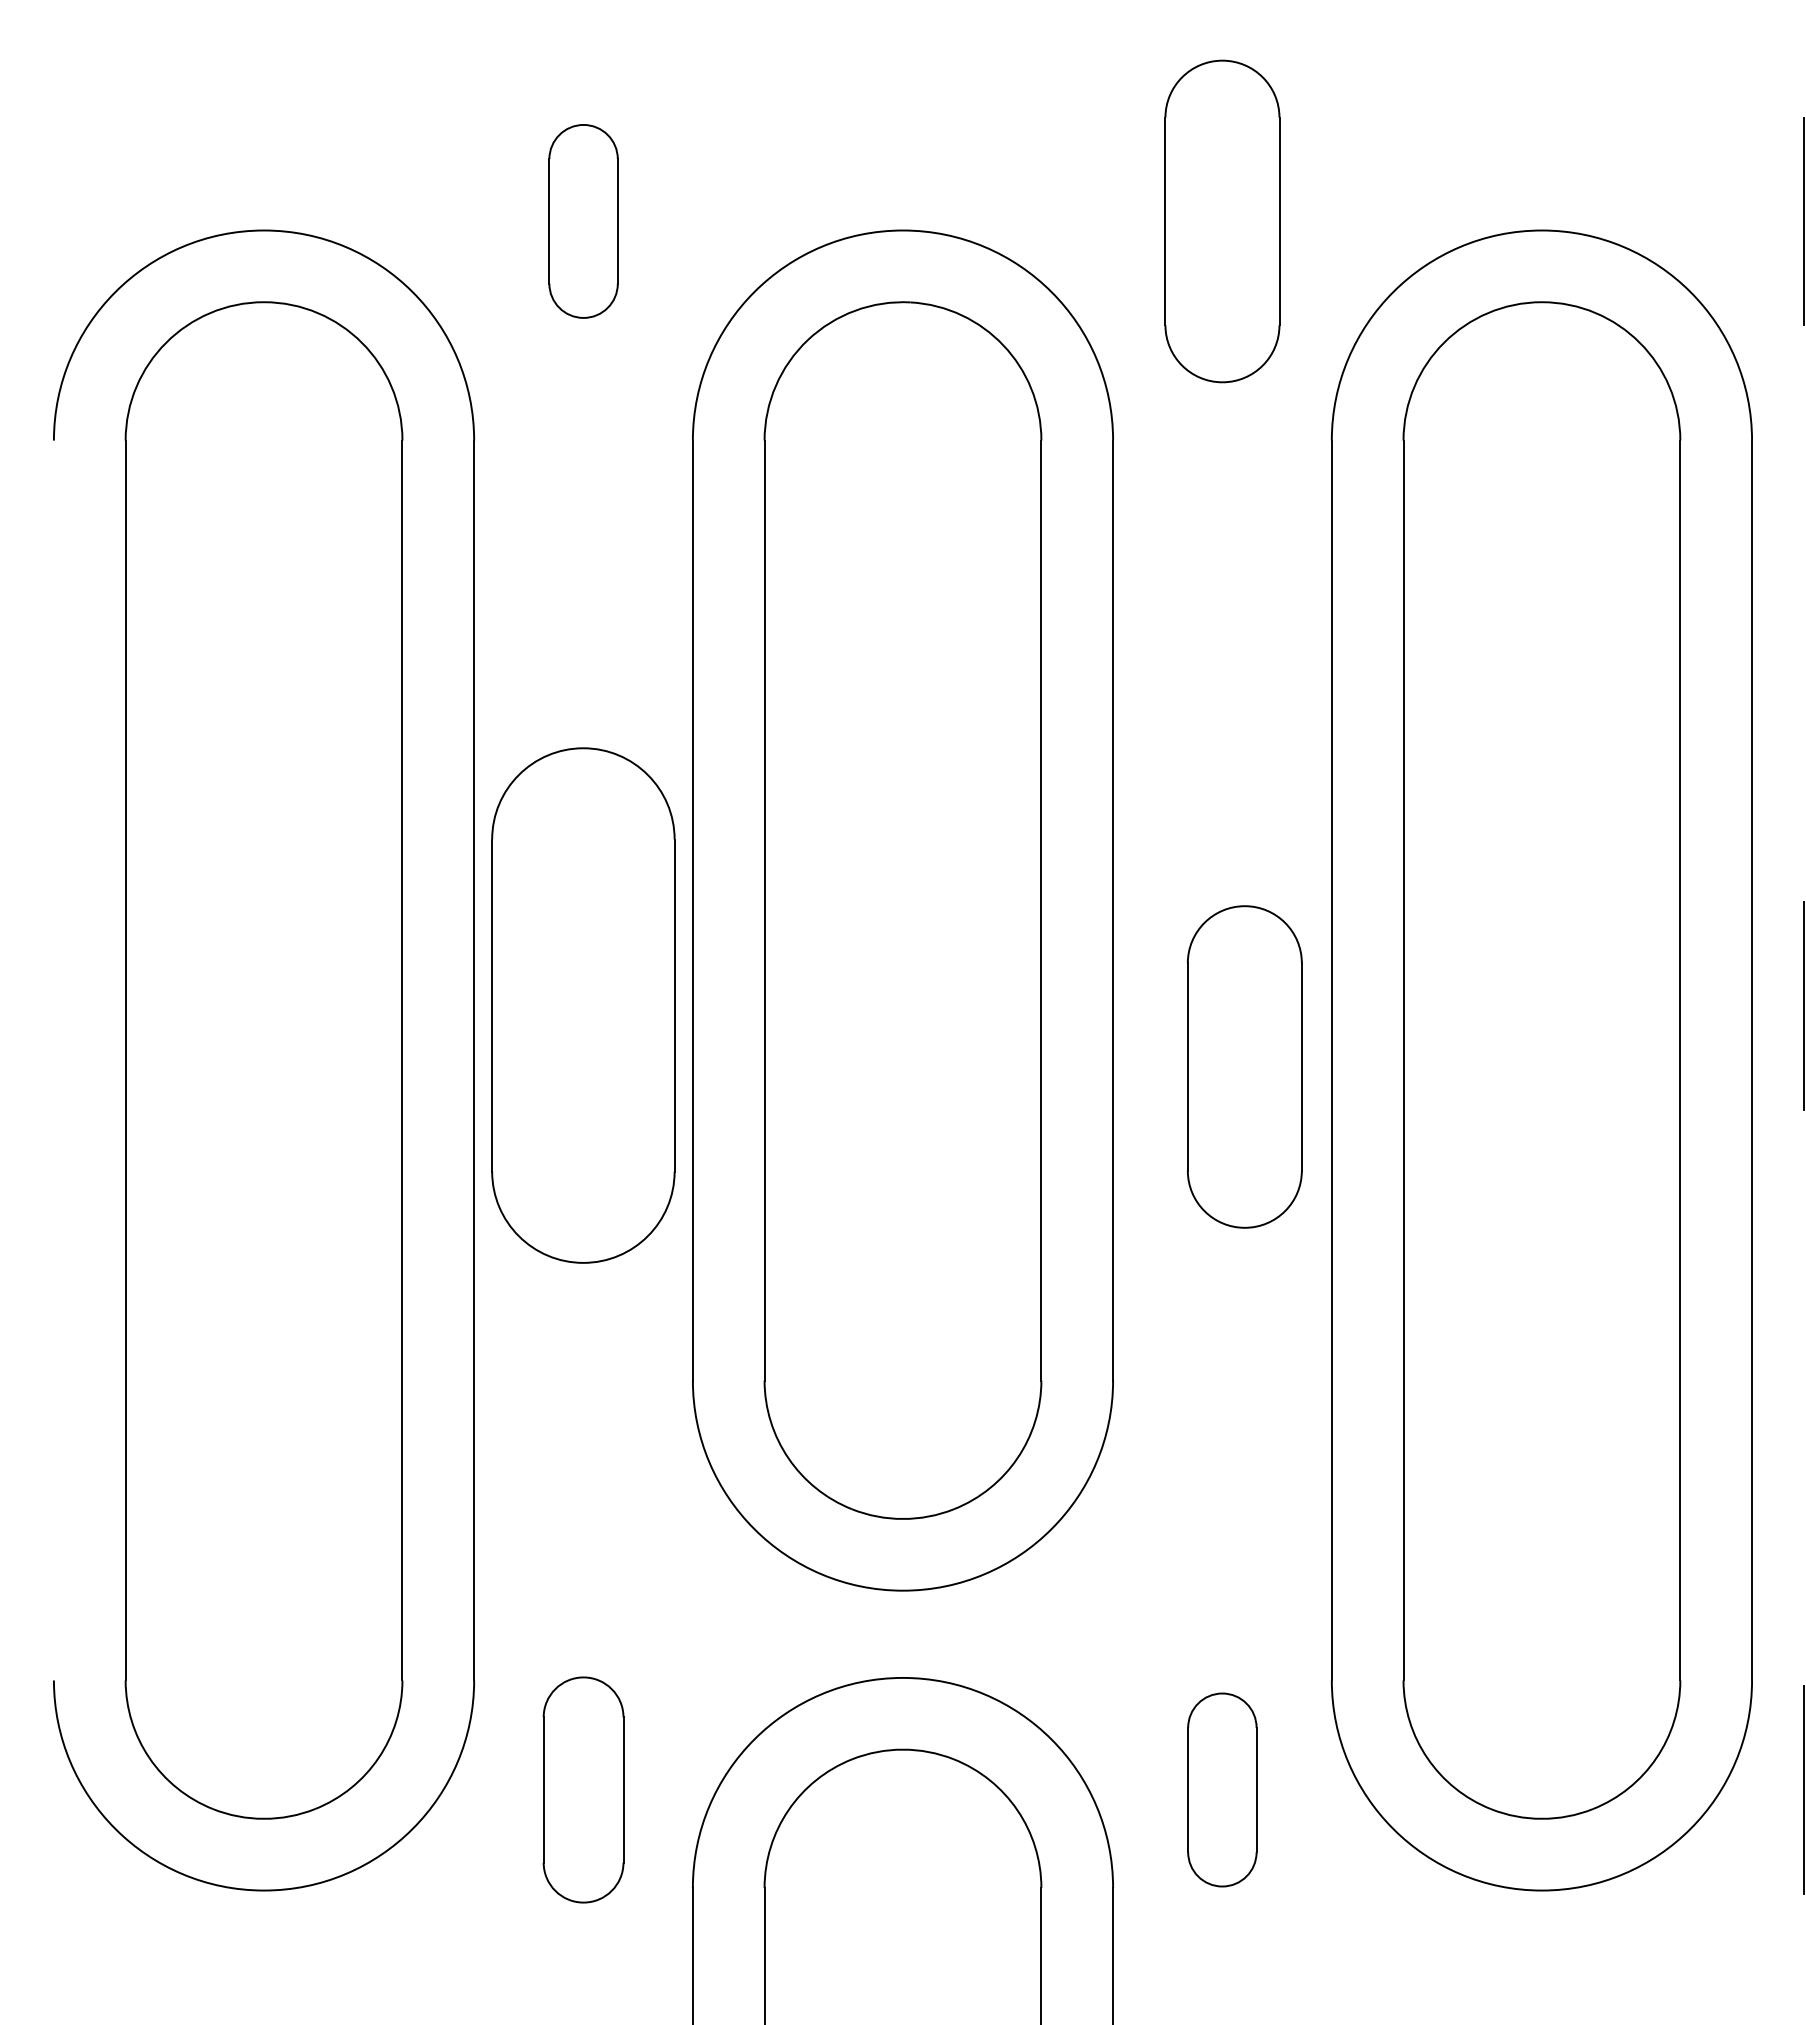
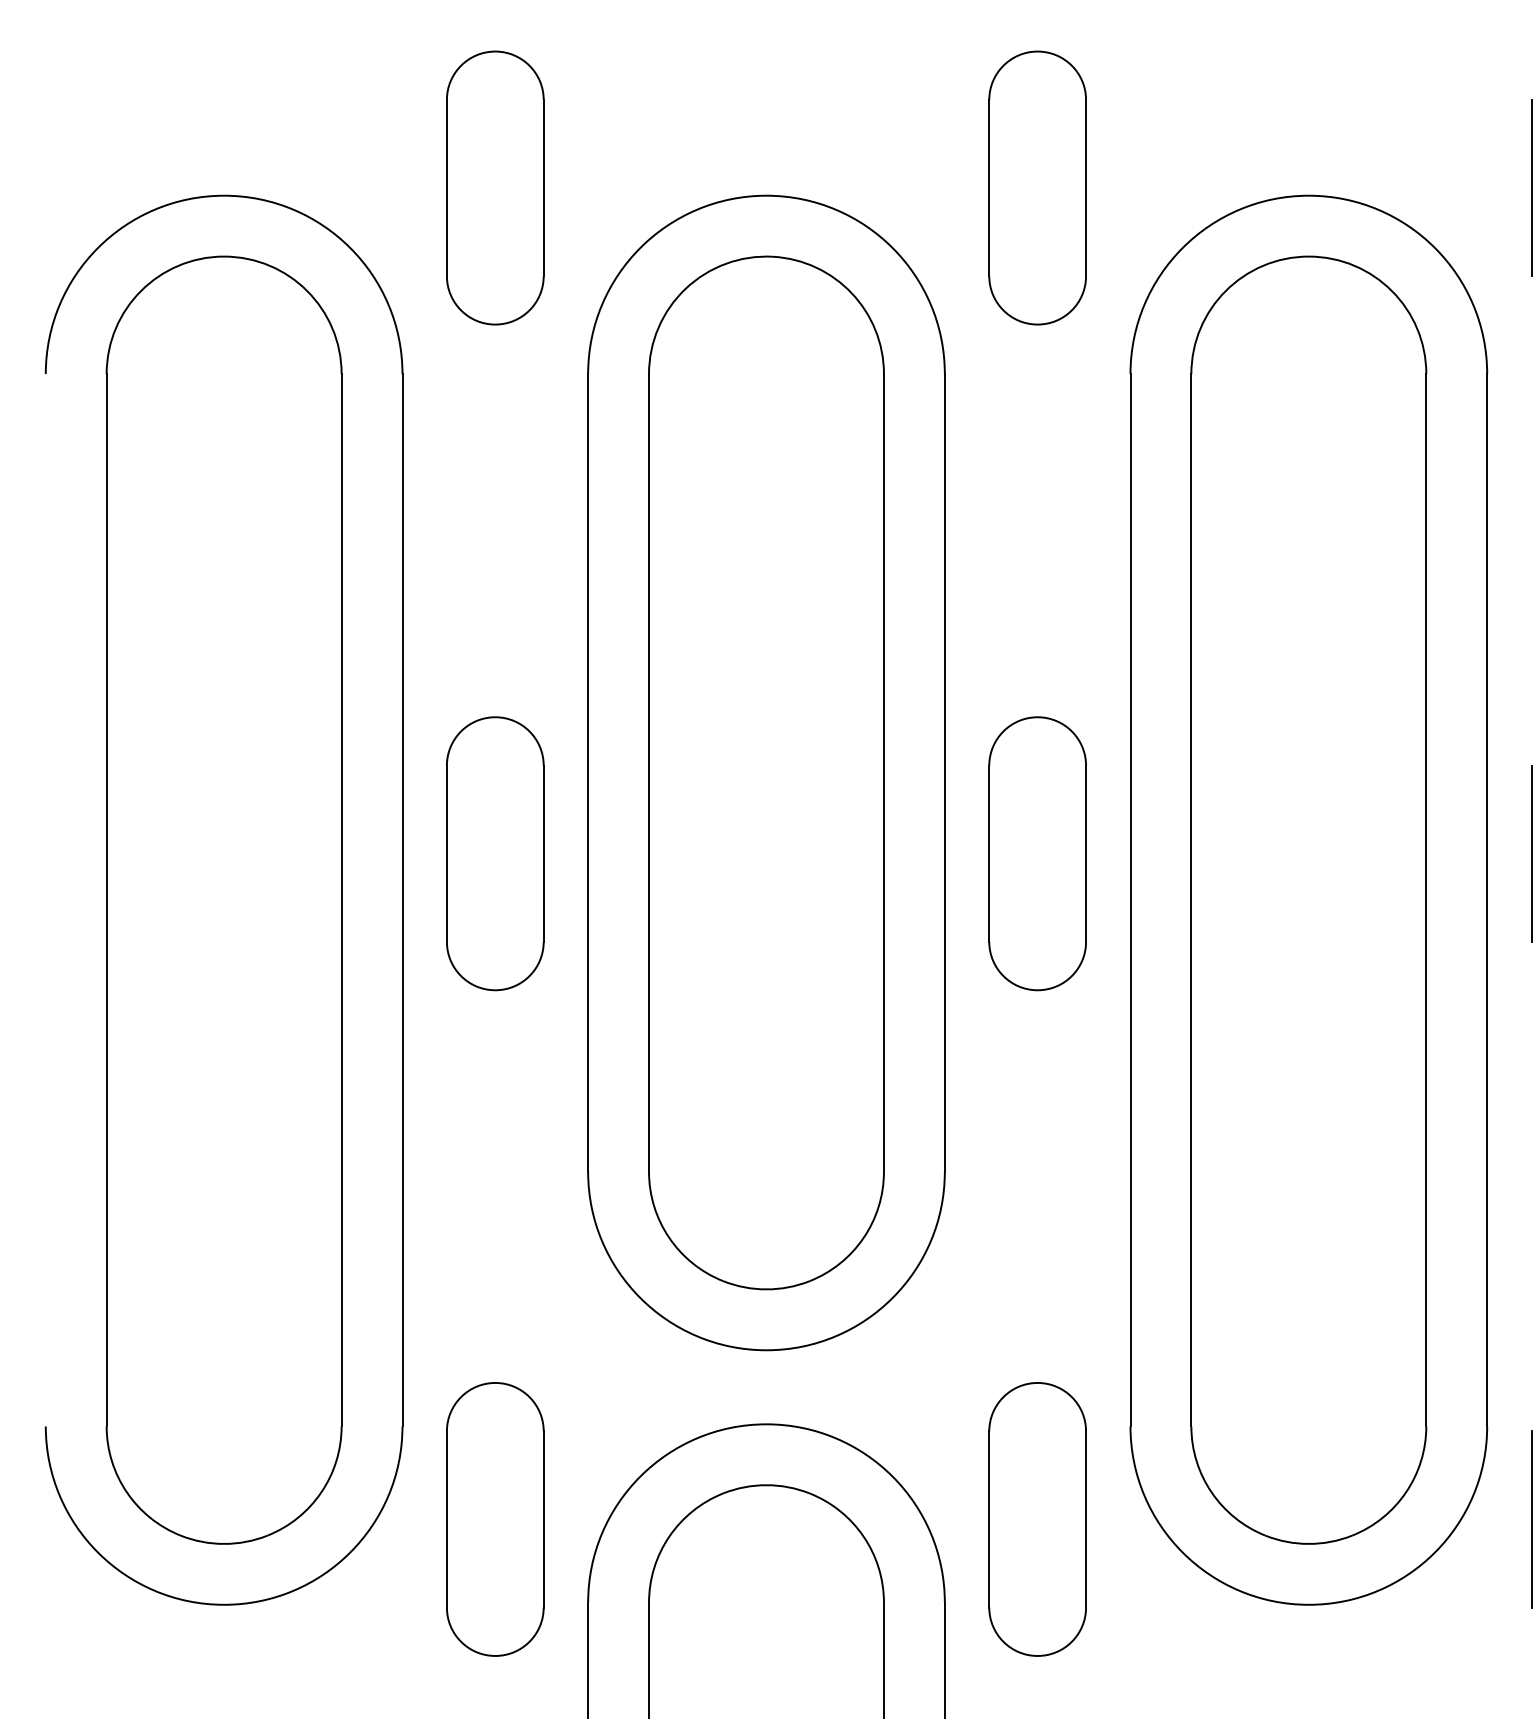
part: (583, 220) -> (495, 187), size x1.67
part: (583, 1005) -> (495, 853), size x0.62
part: (1244, 1066) -> (1037, 853), moved
part: (583, 1790) -> (495, 1519), size x1.43
part: (1222, 1790) -> (1037, 1519), size x1.67

